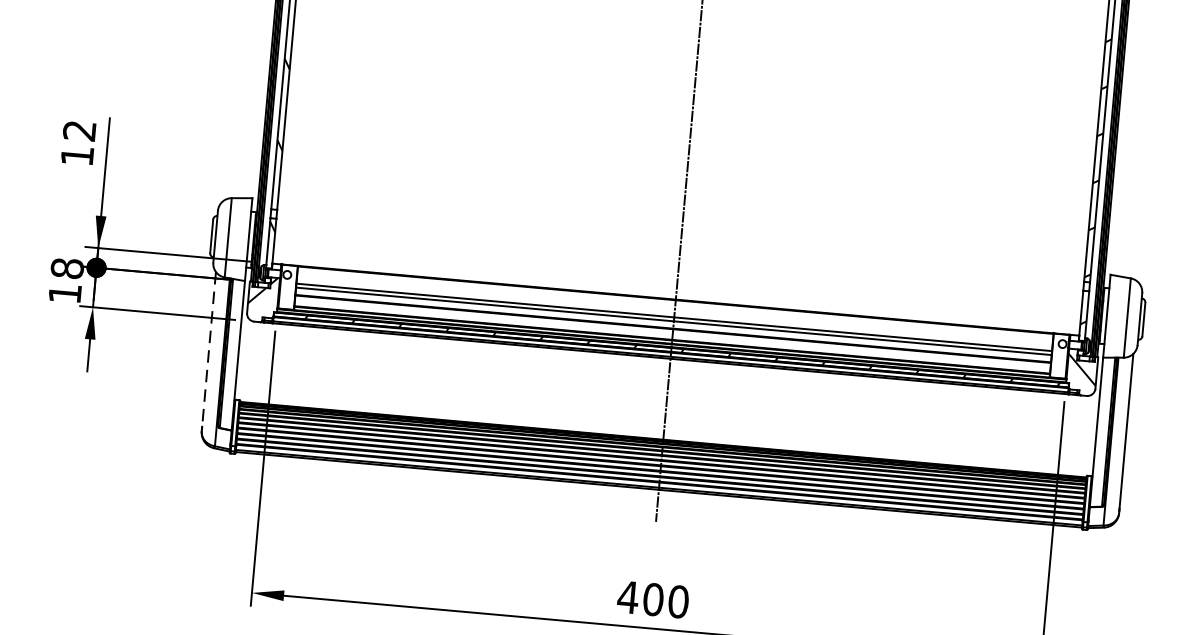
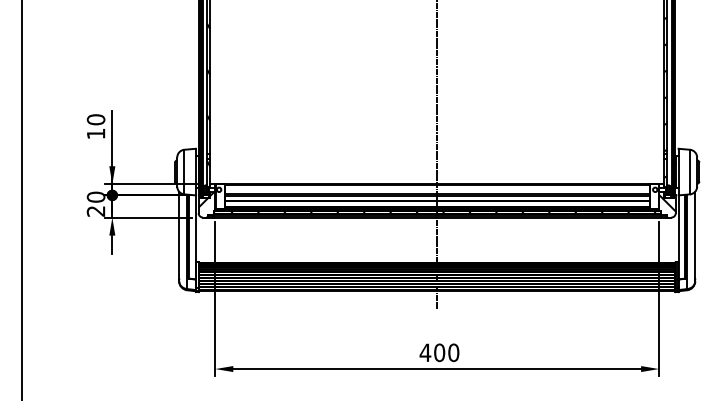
text: (78, 130) -> (95, 119), 12 -> 10
text: (65, 279) -> (95, 203), 18 -> 20
line: (209, 349) -> (179, 235), dashed -> solid

